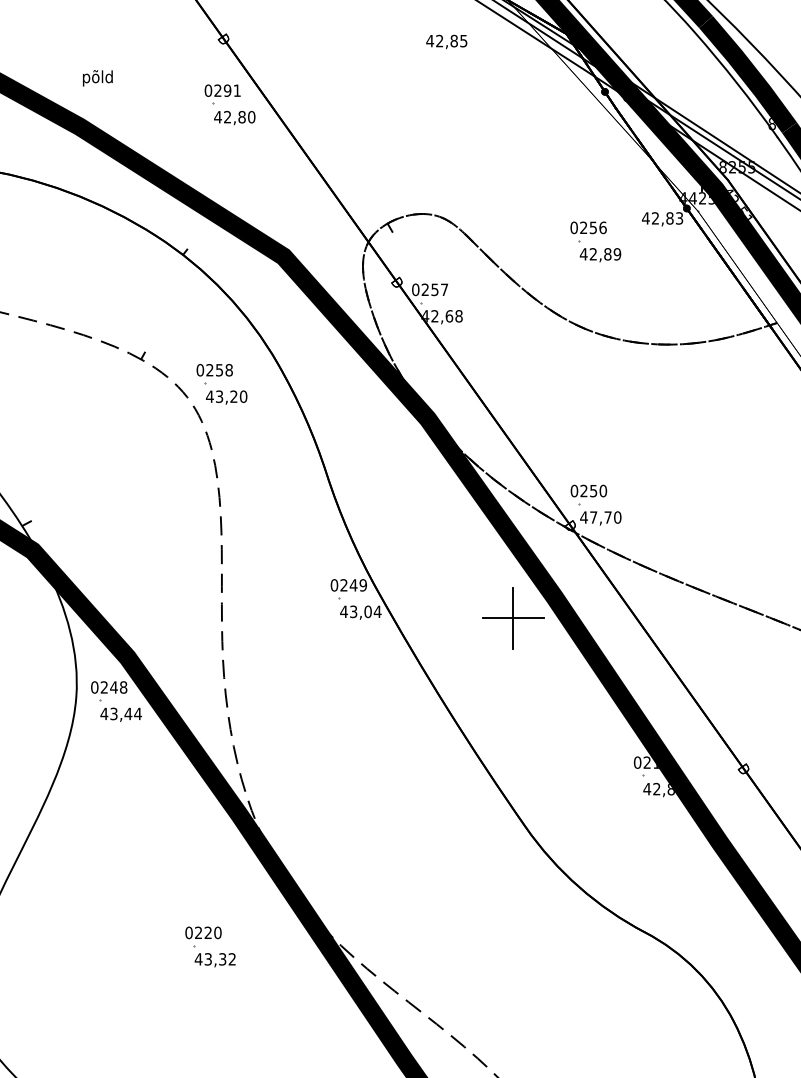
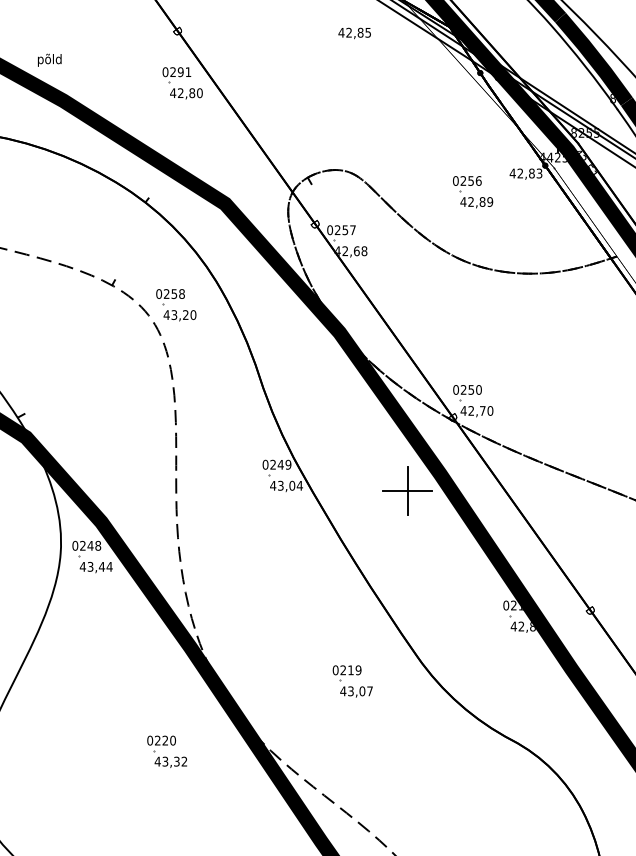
text: (97, 77) -> (49, 59), moved
text: (593, 516) -> (471, 410), 47,70 -> 42,70
part: (443, 858) -> (352, 681), added

